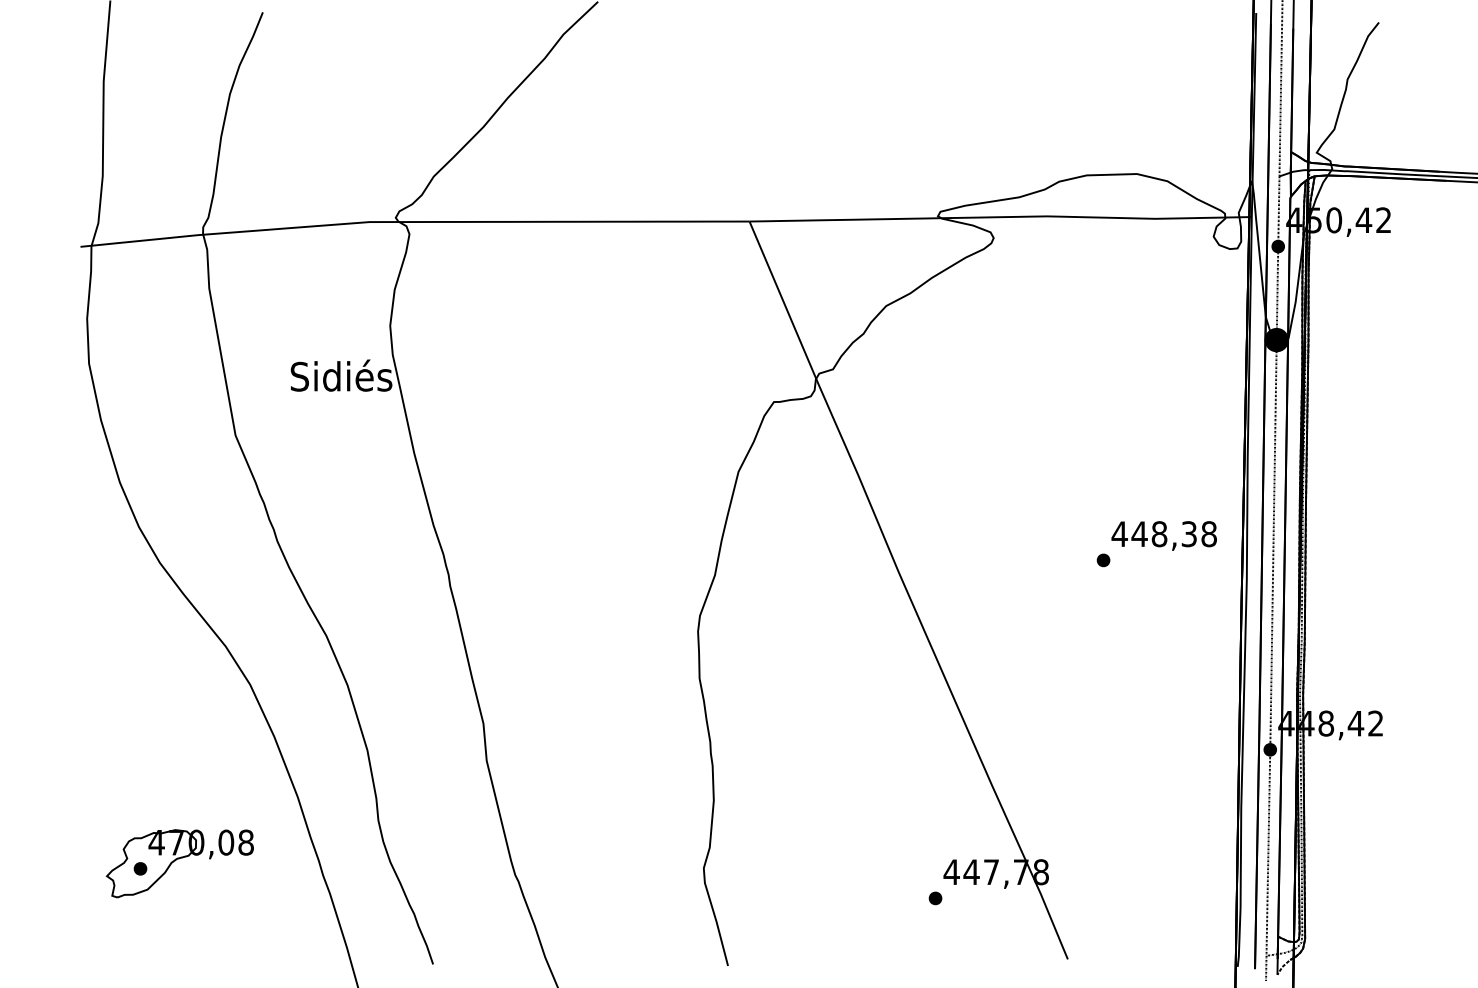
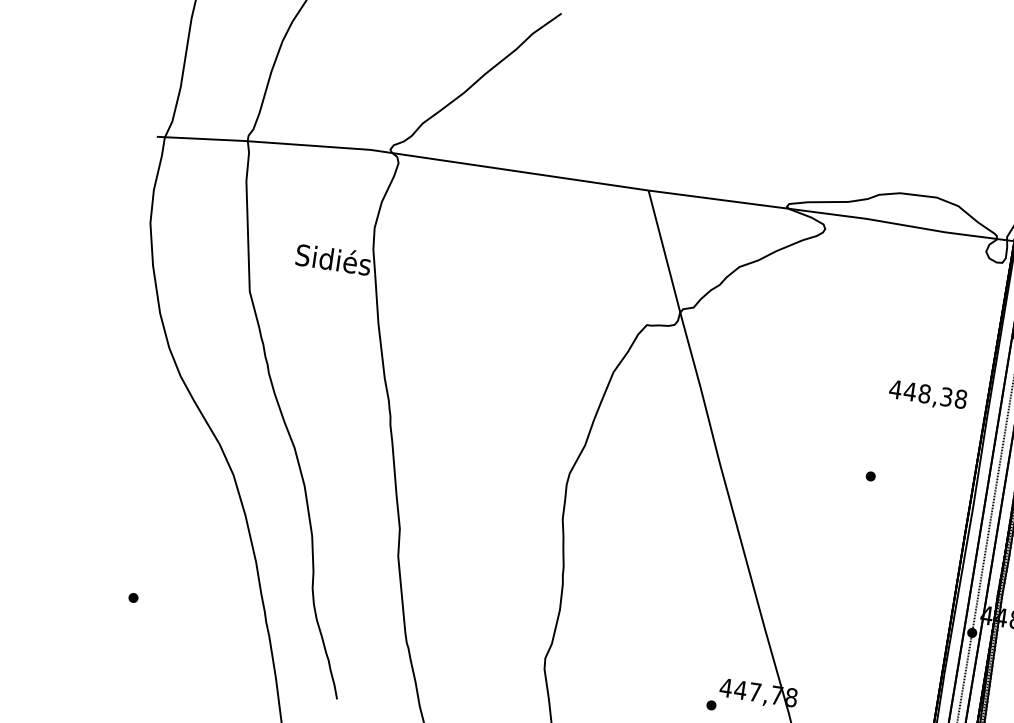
text: (1163, 535) -> (927, 395), moved
part: (179, 863) -> (162, 598), removed

